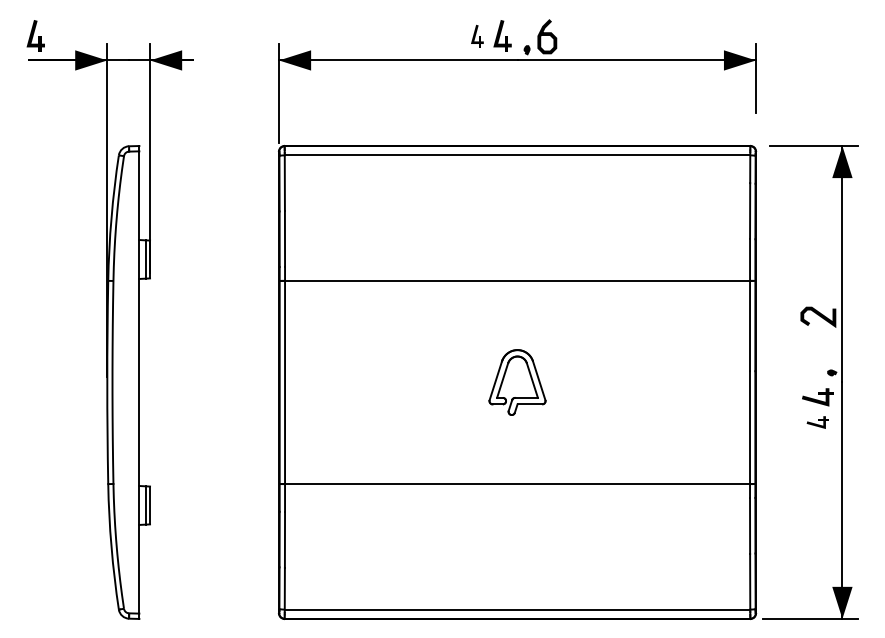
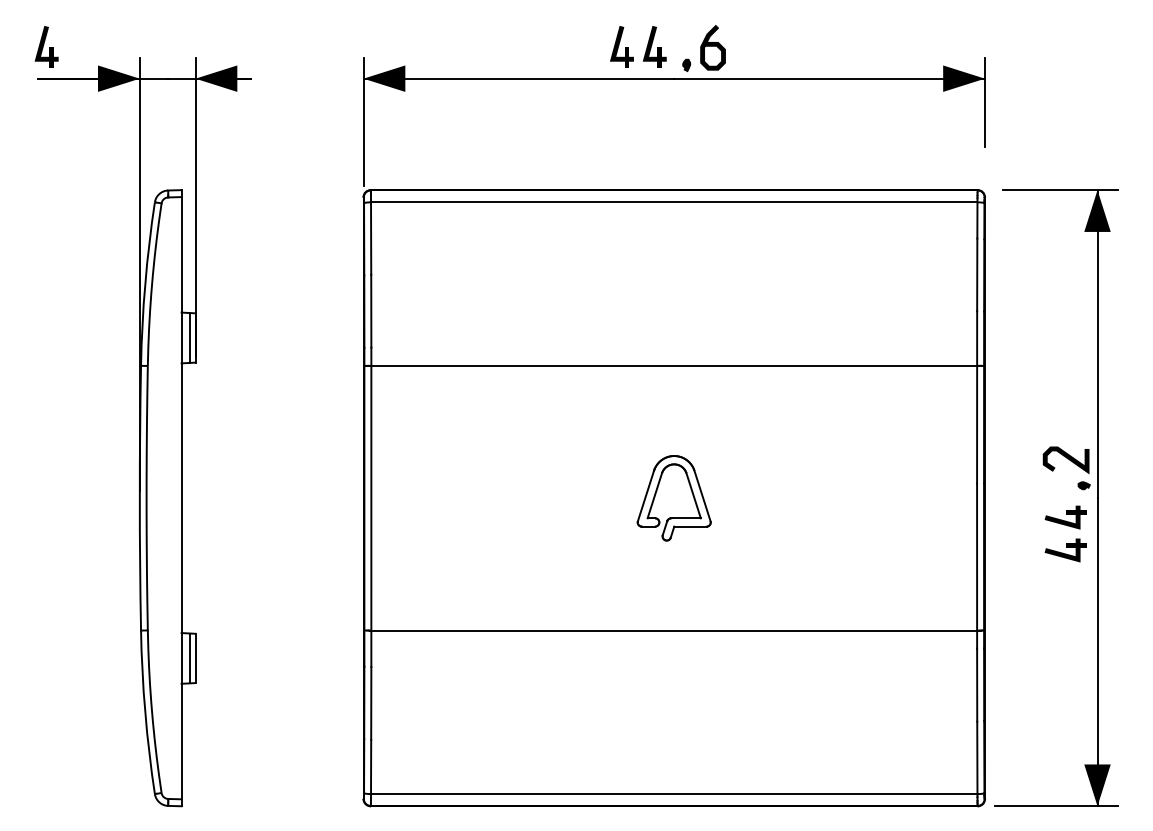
part: (477, 35) -> (621, 46), size x1.43
curve: (818, 315) -> (1066, 458), moved
part: (817, 422) -> (1065, 550), size x1.43

